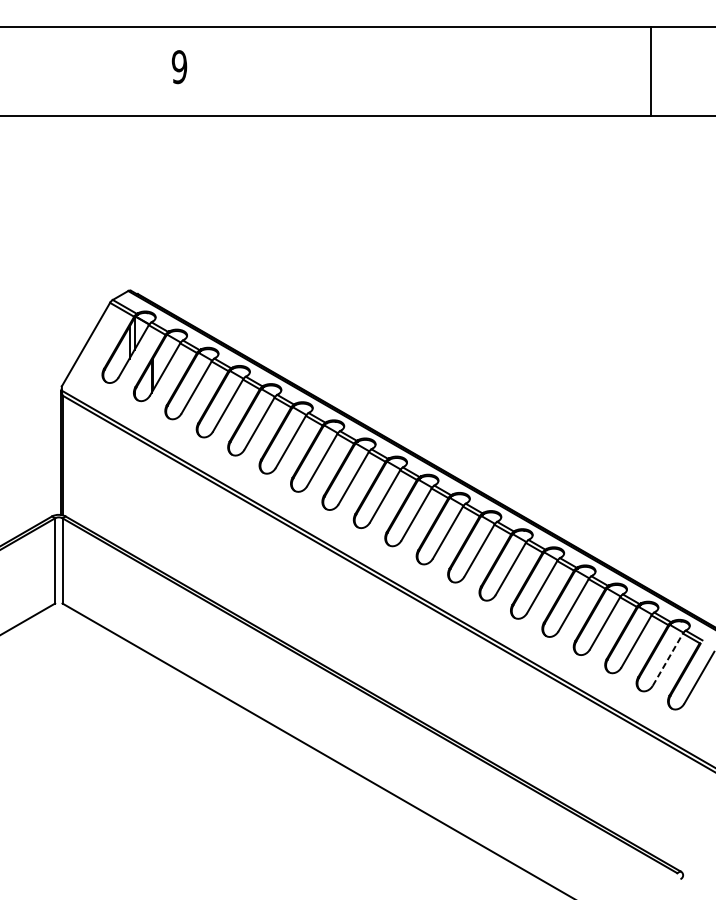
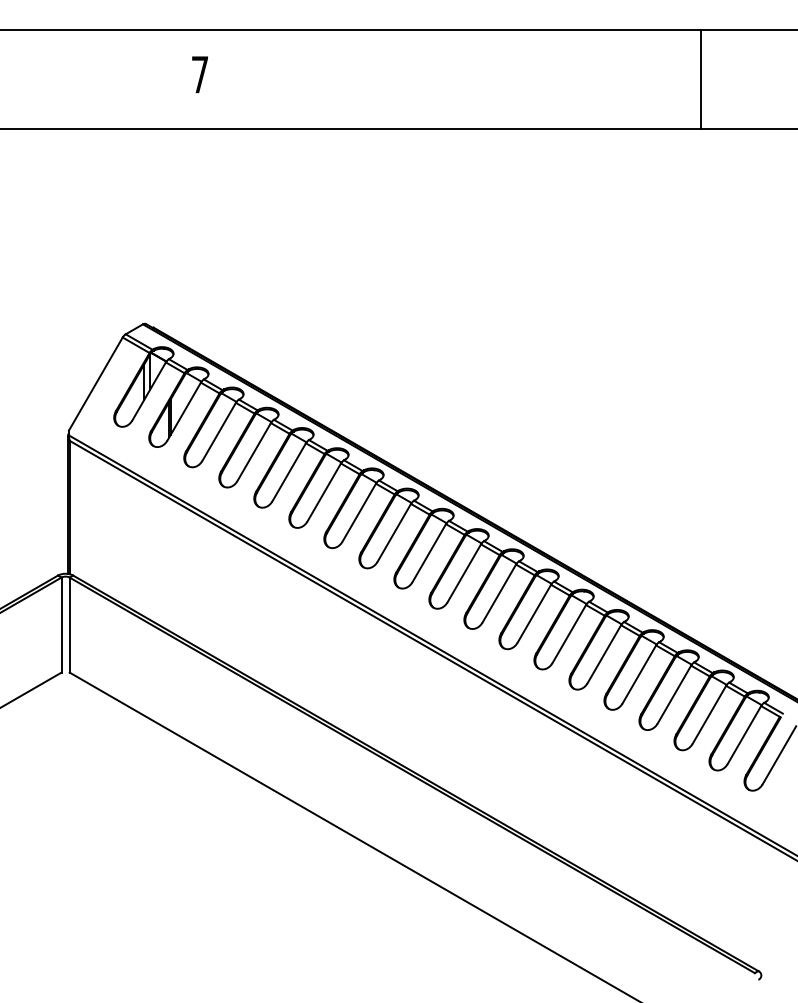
text: (178, 66) -> (199, 74), 9 -> 7
line: (650, 71) -> (701, 79), moved
line: (668, 659) -> (744, 735), dashed -> solid

